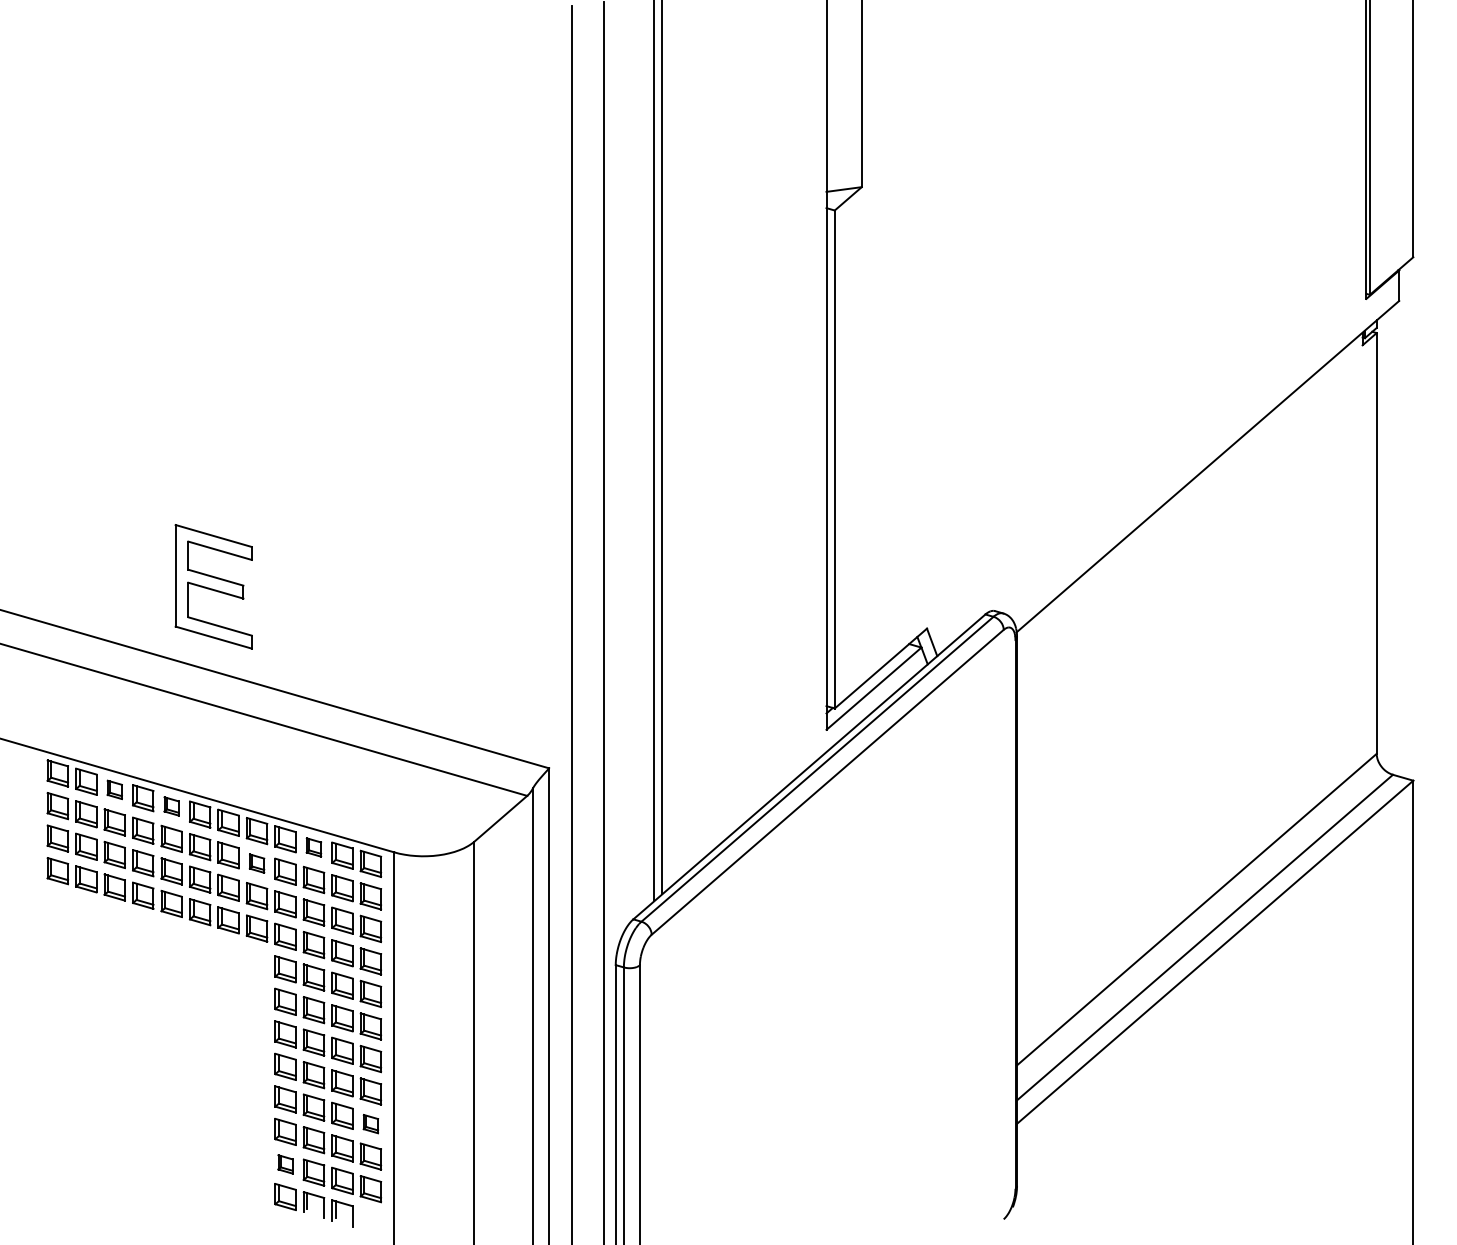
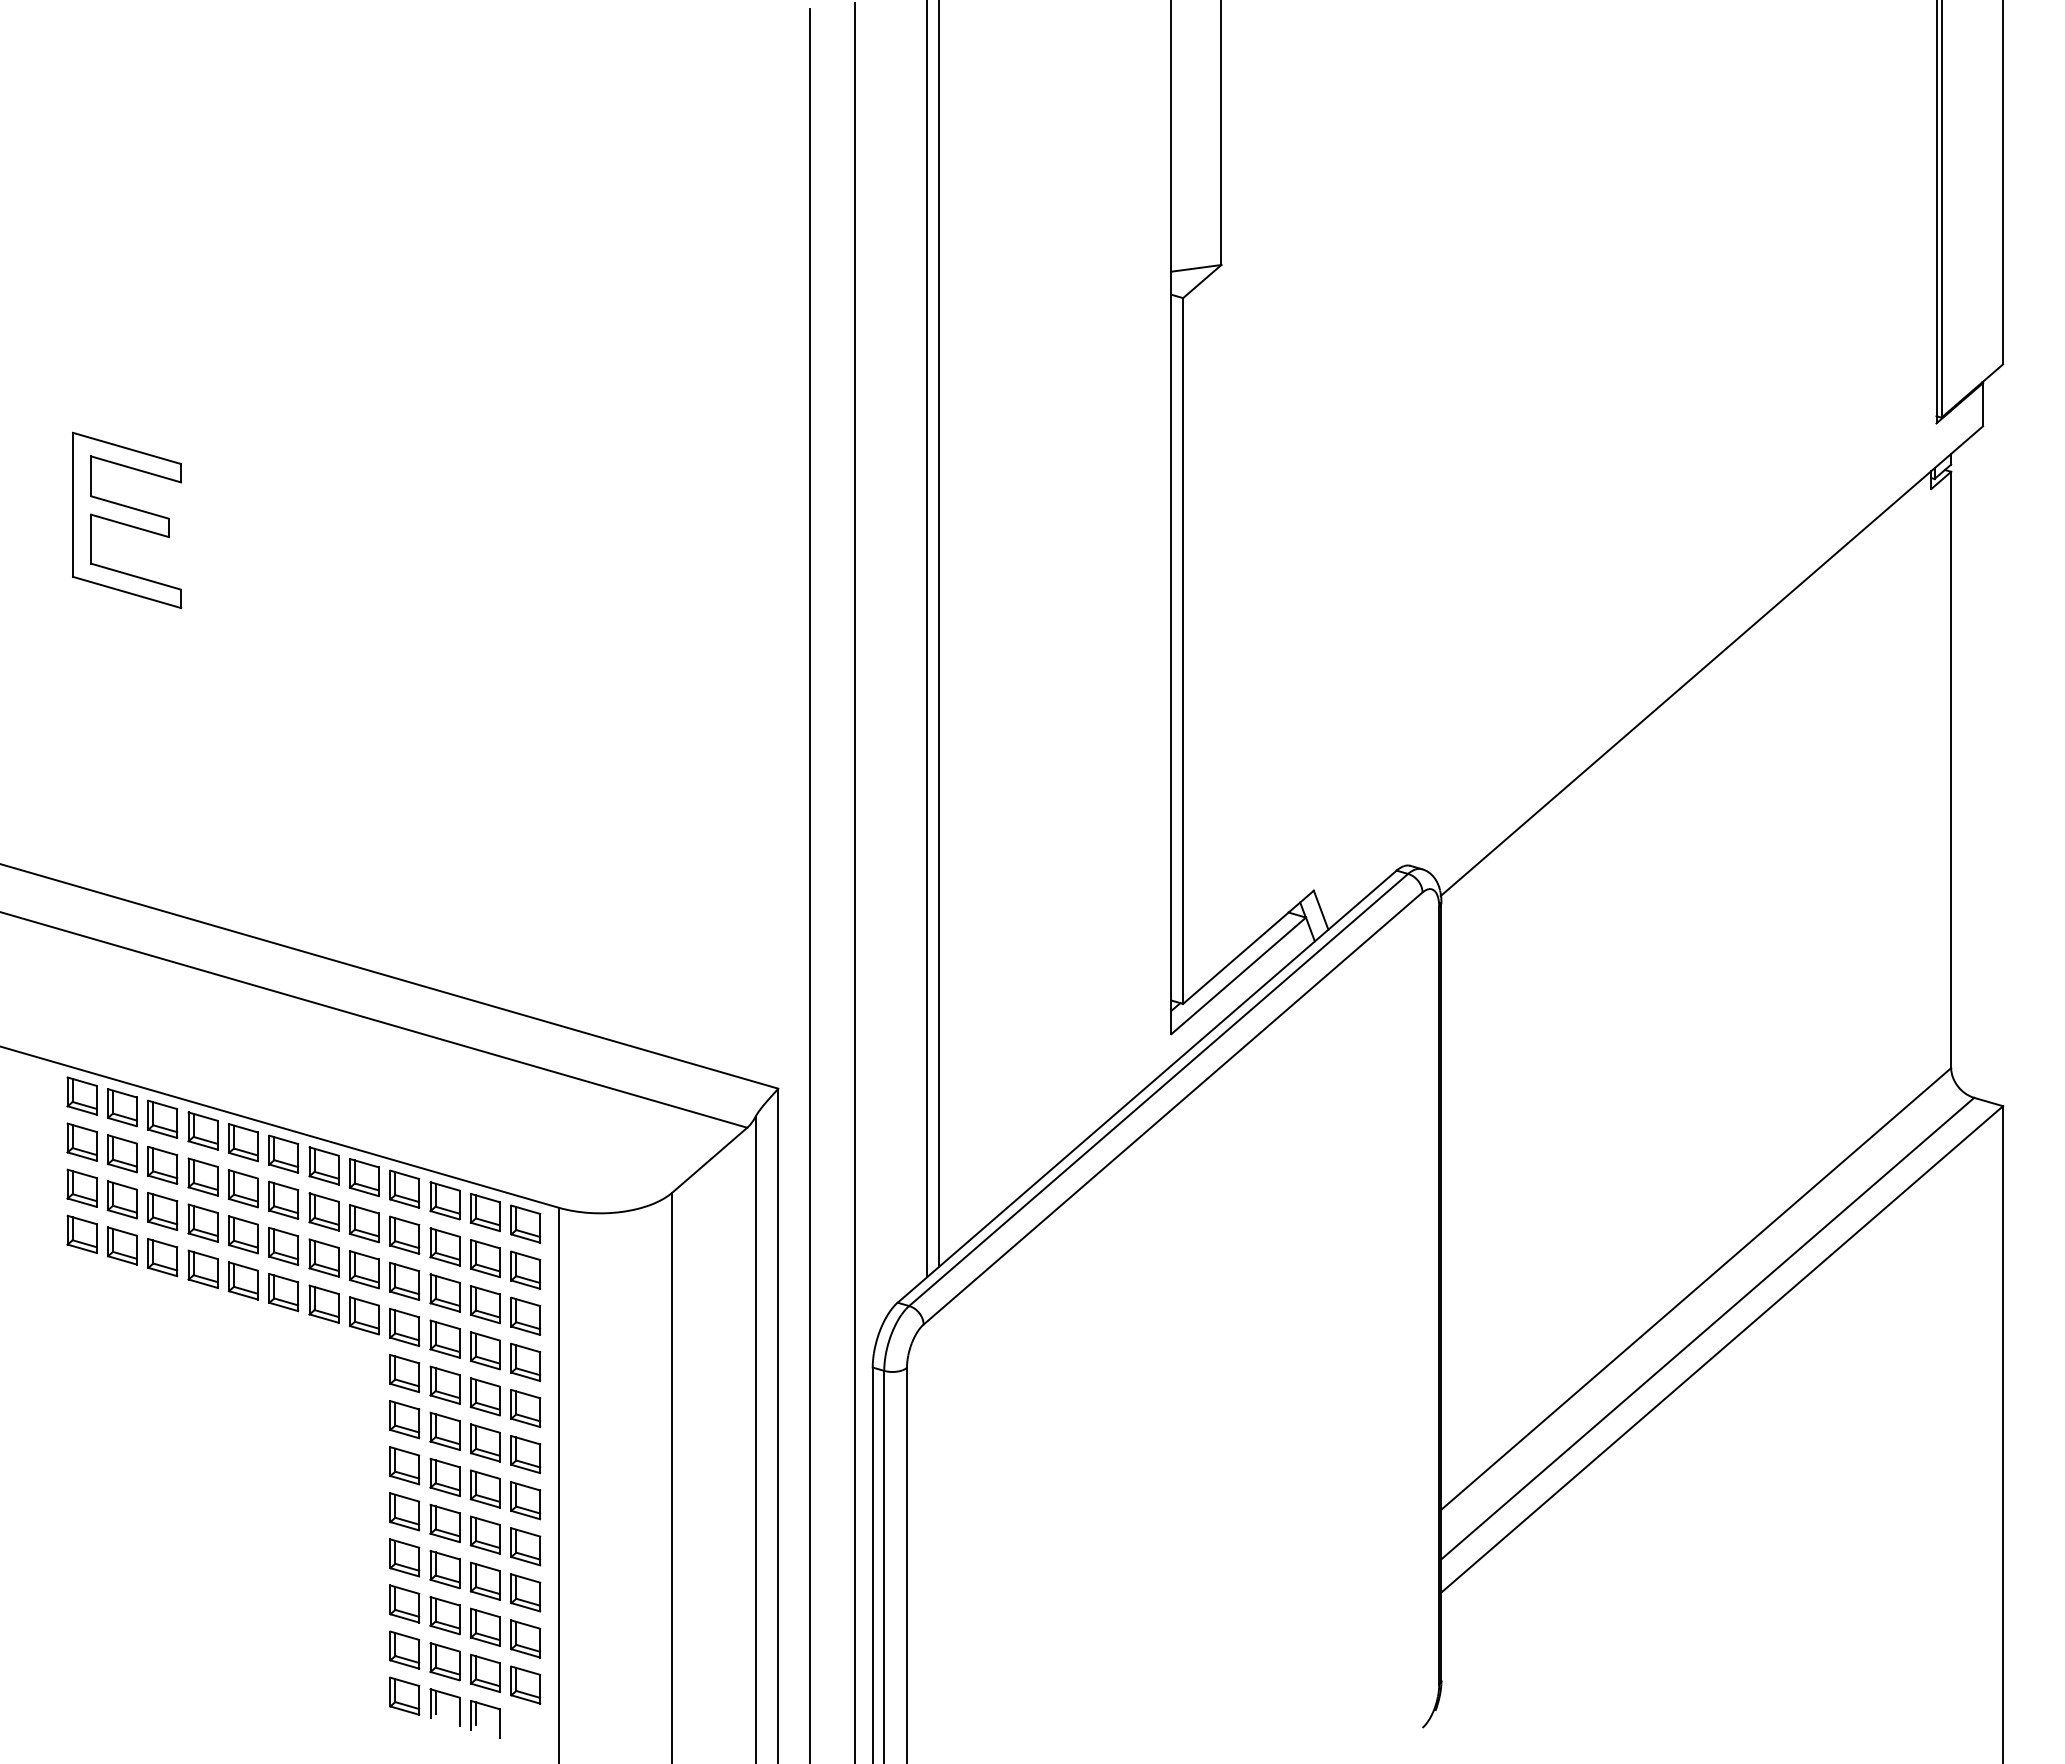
part: (213, 586) -> (126, 519), moved
part: (114, 789) -> (162, 1118), size x1.43
part: (171, 806) -> (243, 1142), size x1.43
part: (313, 847) -> (444, 1200), size x1.43
part: (257, 863) -> (364, 1223), size x1.43
part: (370, 1123) -> (525, 1592), size x1.43
part: (285, 1164) -> (404, 1649), size x1.43

